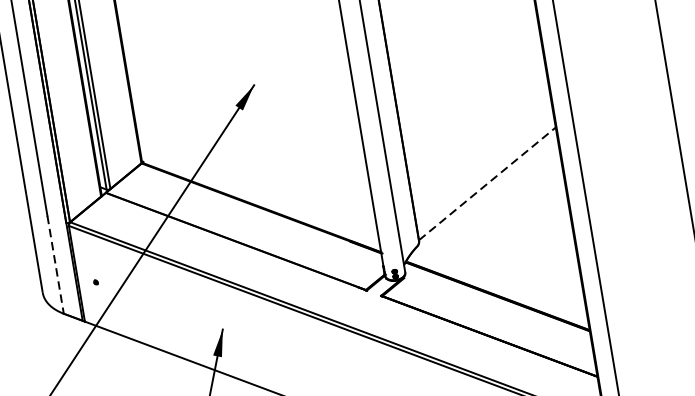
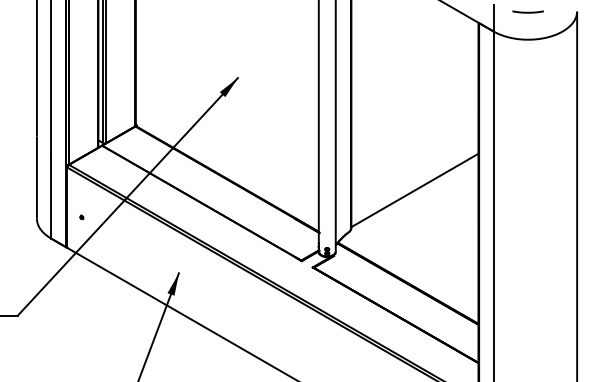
line: (488, 183) -> (415, 190), dashed -> solid
line: (56, 265) -> (51, 198), dashed -> solid

